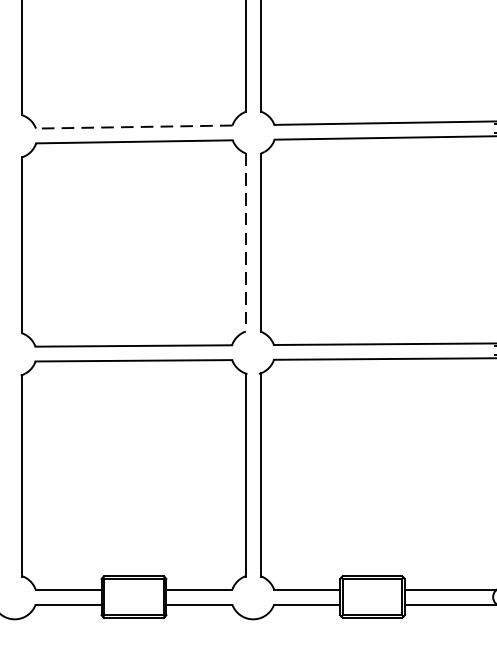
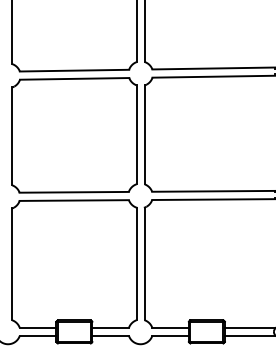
line: (134, 126) -> (74, 70), dashed -> solid
line: (245, 241) -> (136, 134), dashed -> solid

